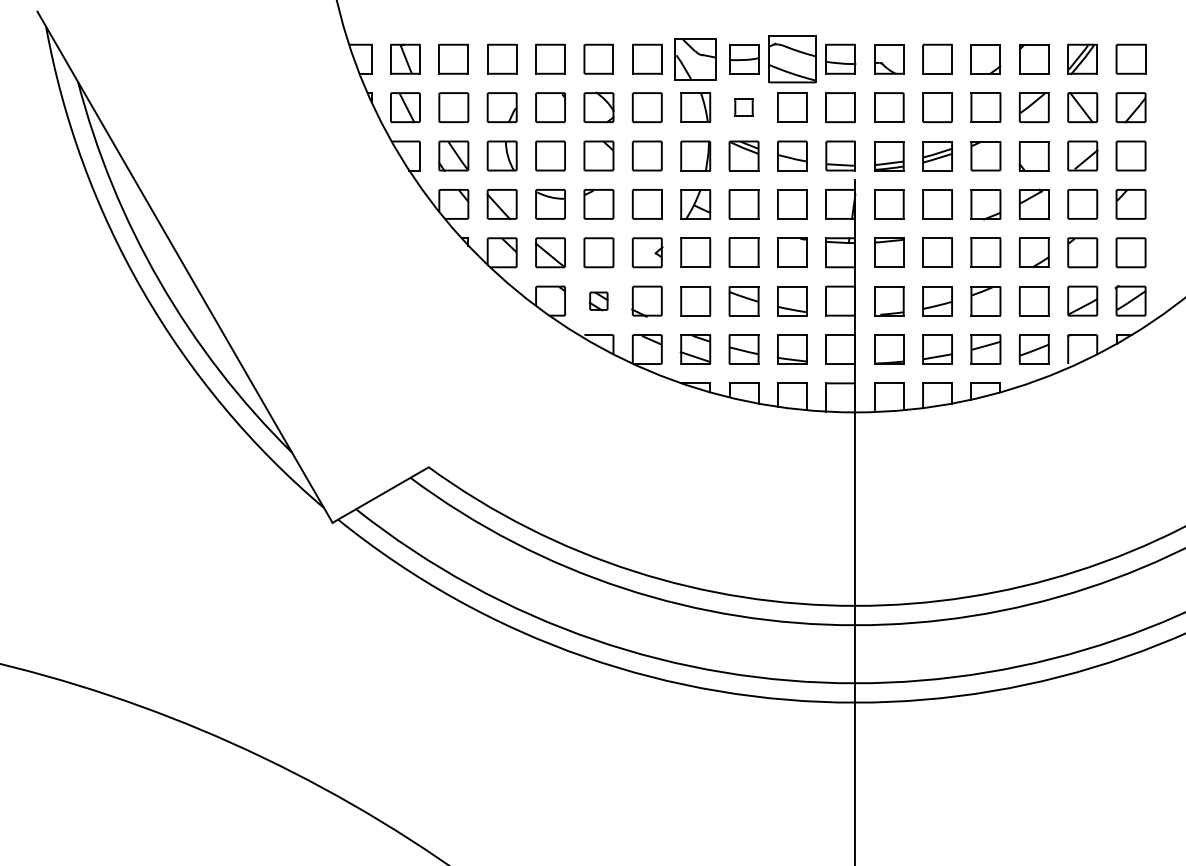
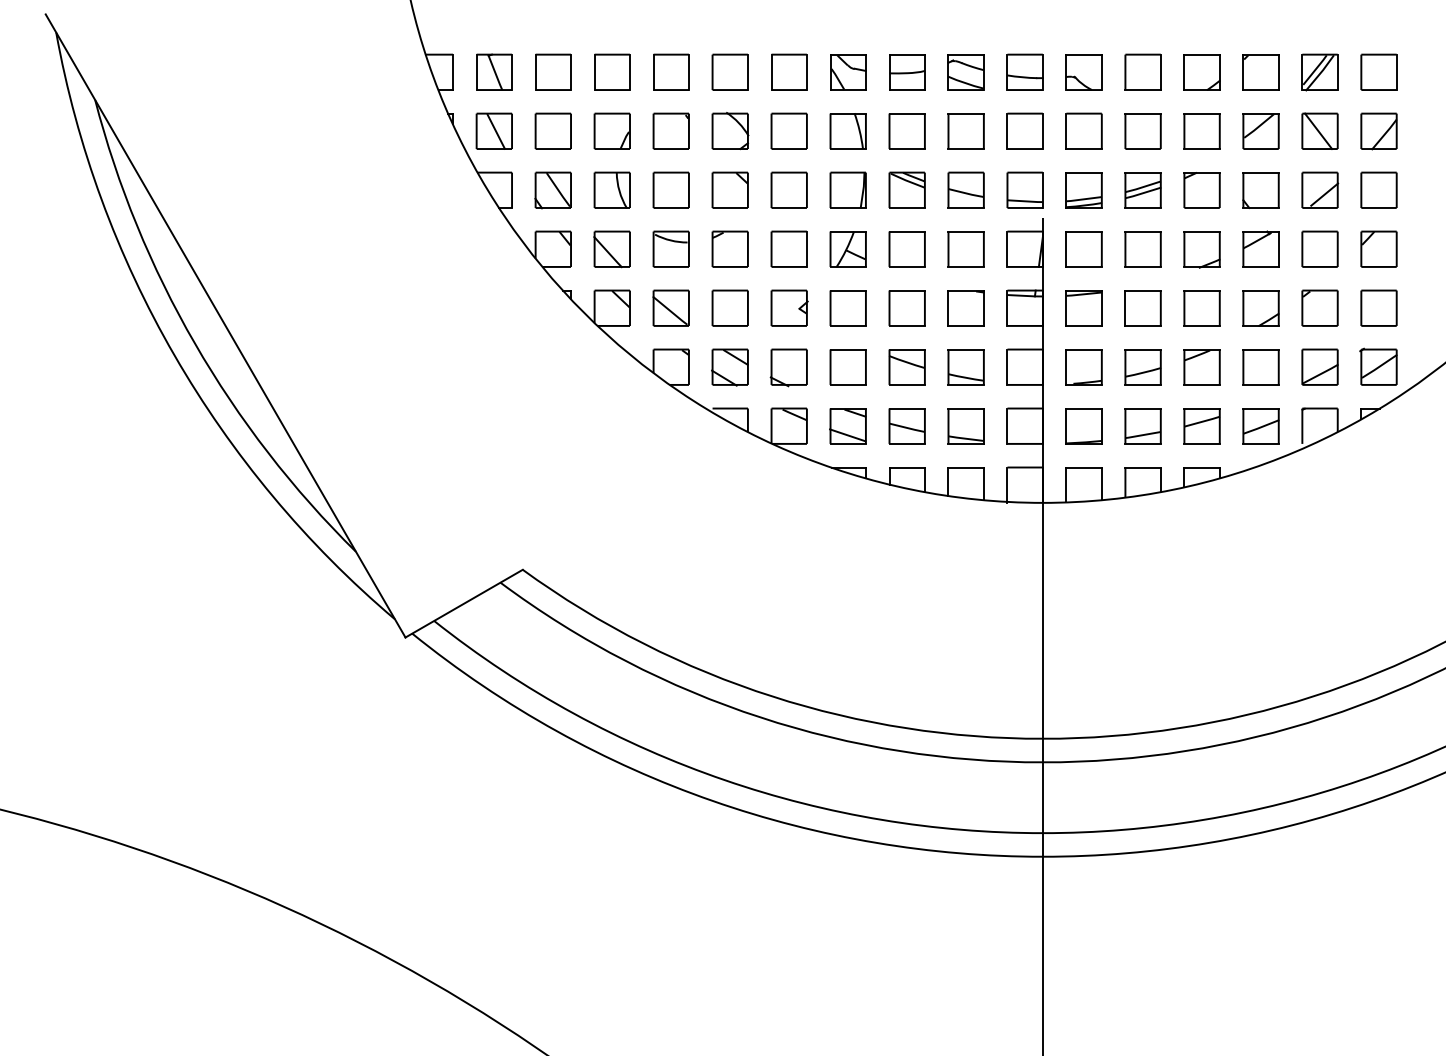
part: (695, 59) -> (848, 72), size x0.71
part: (791, 59) -> (965, 72), size x0.62
part: (743, 107) -> (906, 131), size x1.67
part: (598, 301) -> (729, 367), size x1.67

